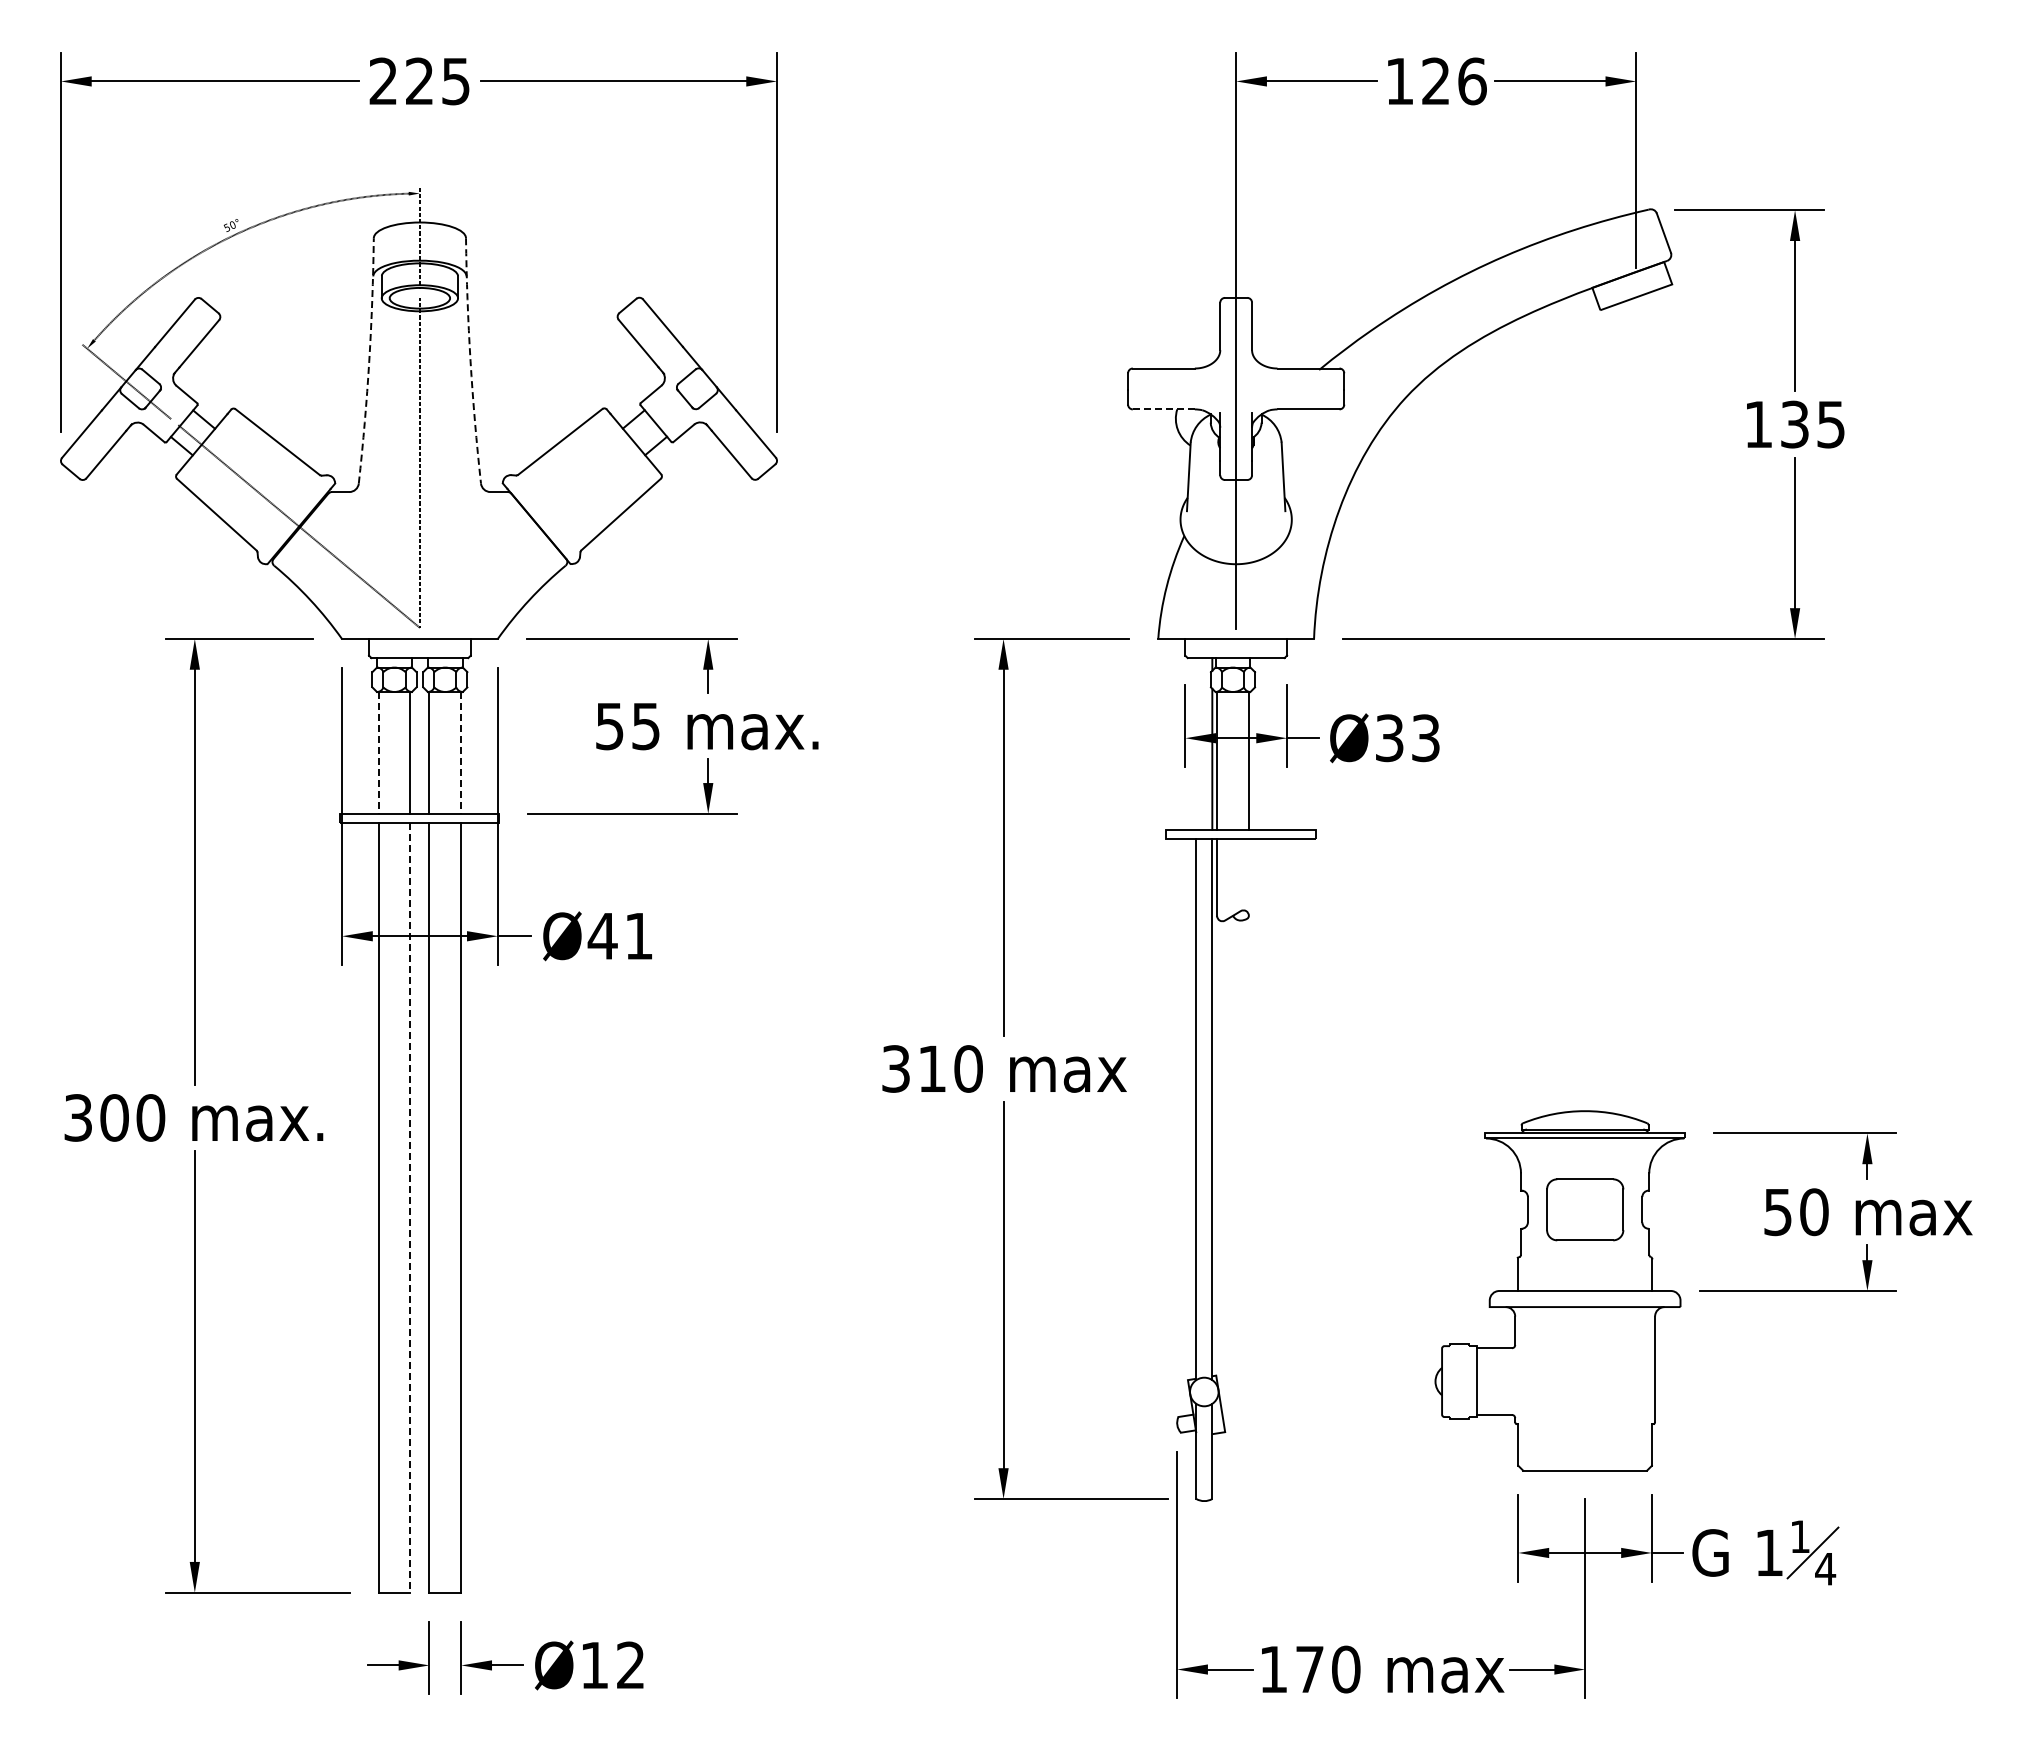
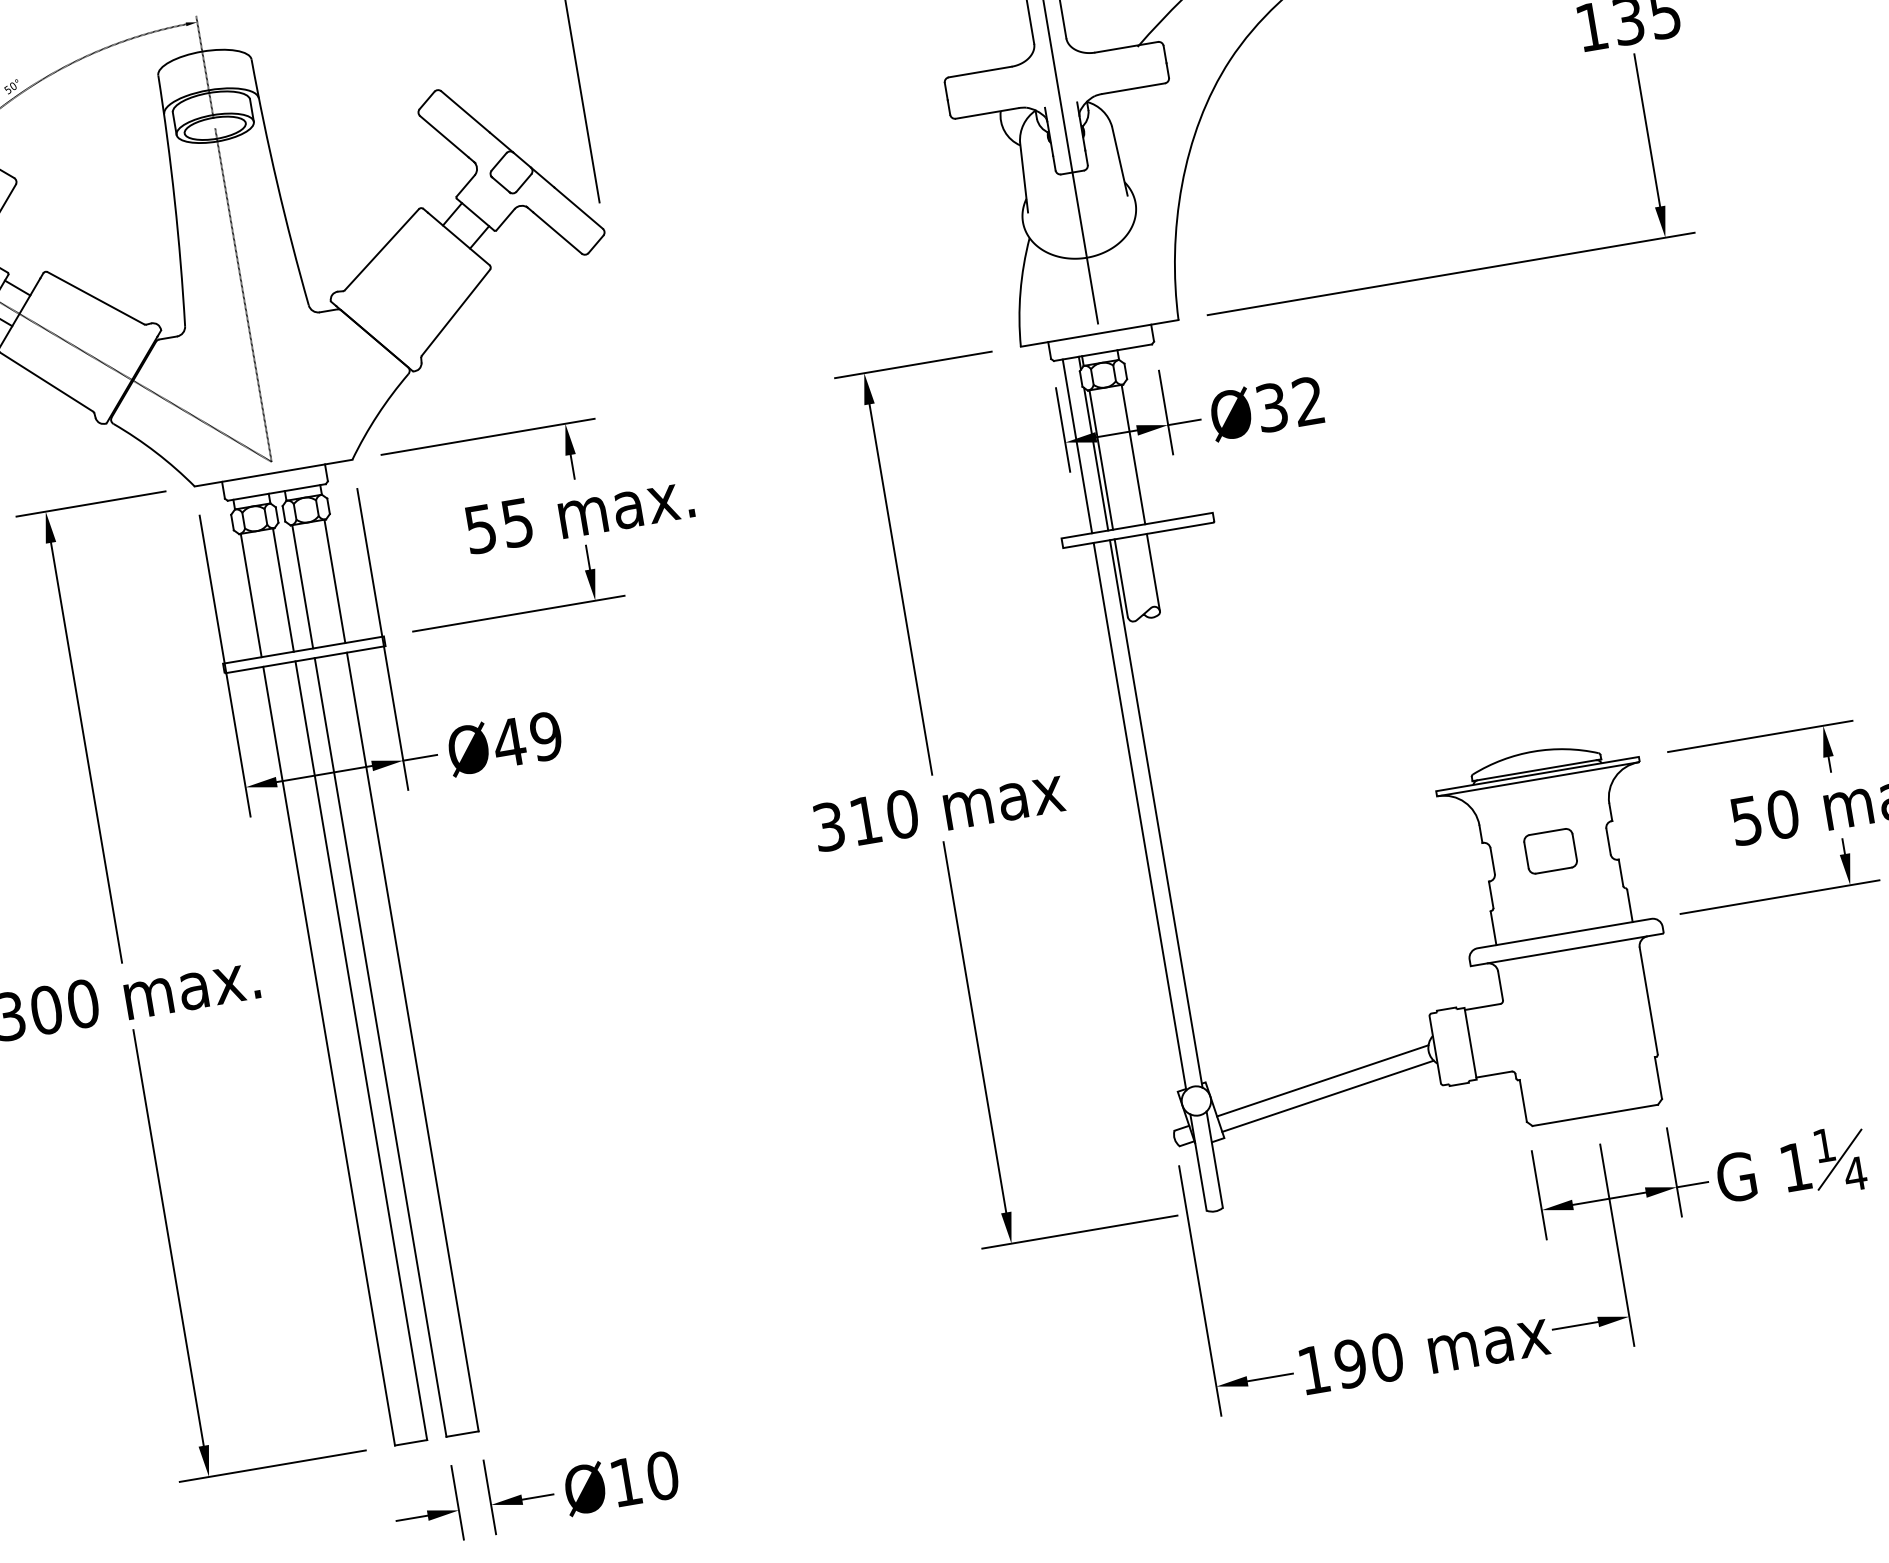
arc: (369, 361) -> (175, 200), dashed -> solid
arc: (470, 361) -> (277, 183), dashed -> solid
line: (1163, 409) -> (986, 113), dashed -> solid
text: (1425, 738) -> (1308, 401), Ø33 -> Ø32
line: (1196, 743) -> (1077, 445), added
line: (378, 752) -> (251, 595), dashed -> solid
line: (461, 752) -> (335, 580), dashed -> solid
line: (1248, 877) -> (1153, 572), added
text: (638, 936) -> (545, 736), Ø41 -> Ø49
line: (410, 1208) -> (361, 1051), dashed -> solid
part: (1584, 1209) -> (1549, 851), size x0.62
line: (1328, 1393) -> (1322, 1081), added
line: (1331, 1408) -> (1327, 1095), added
text: (630, 1665) -> (662, 1476), Ø12 -> Ø10
text: (1309, 1669) -> (1350, 1363), 170 -> 190

